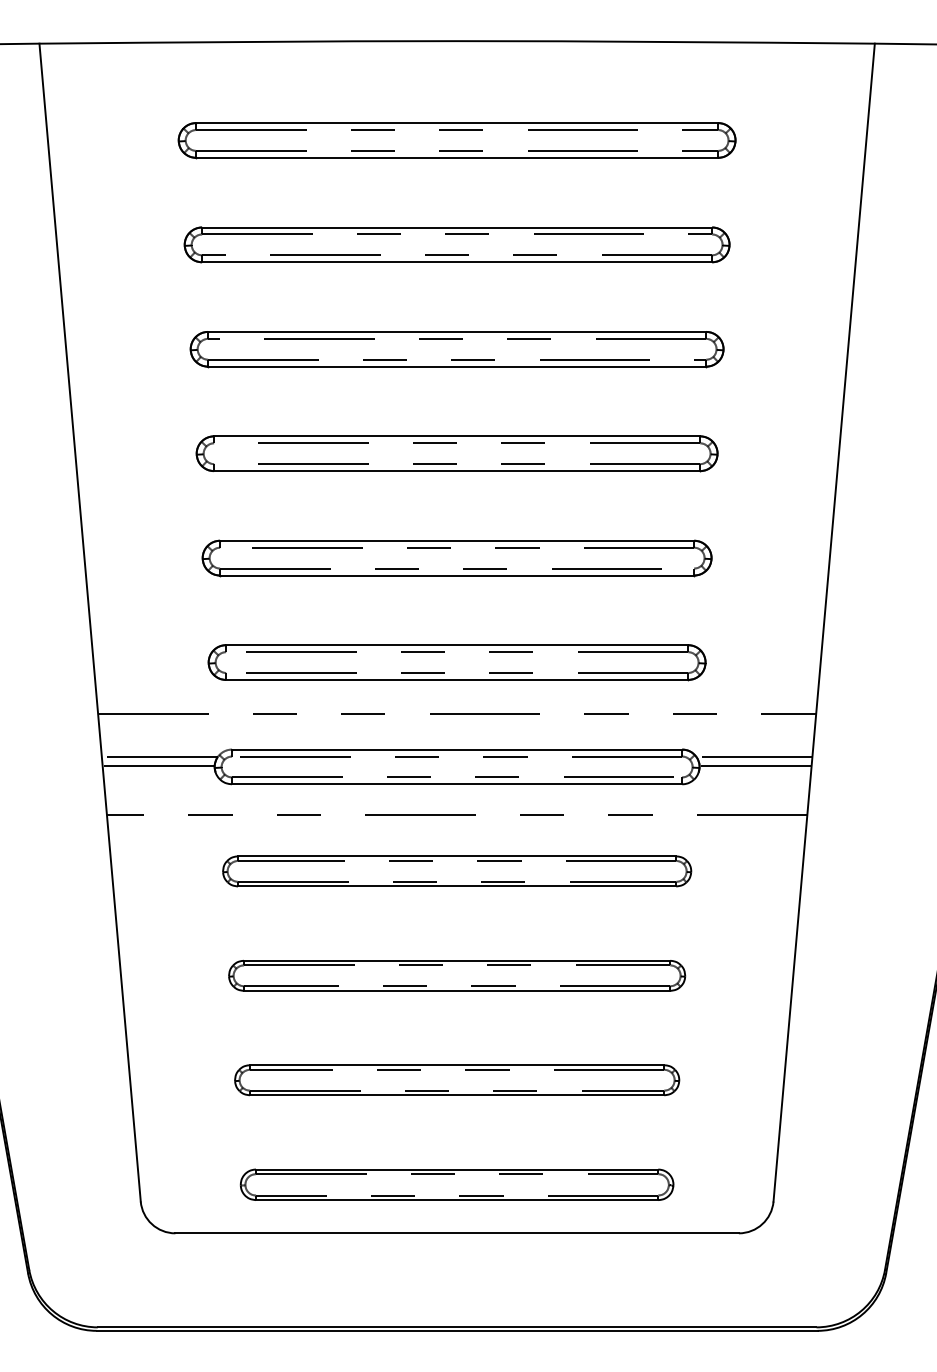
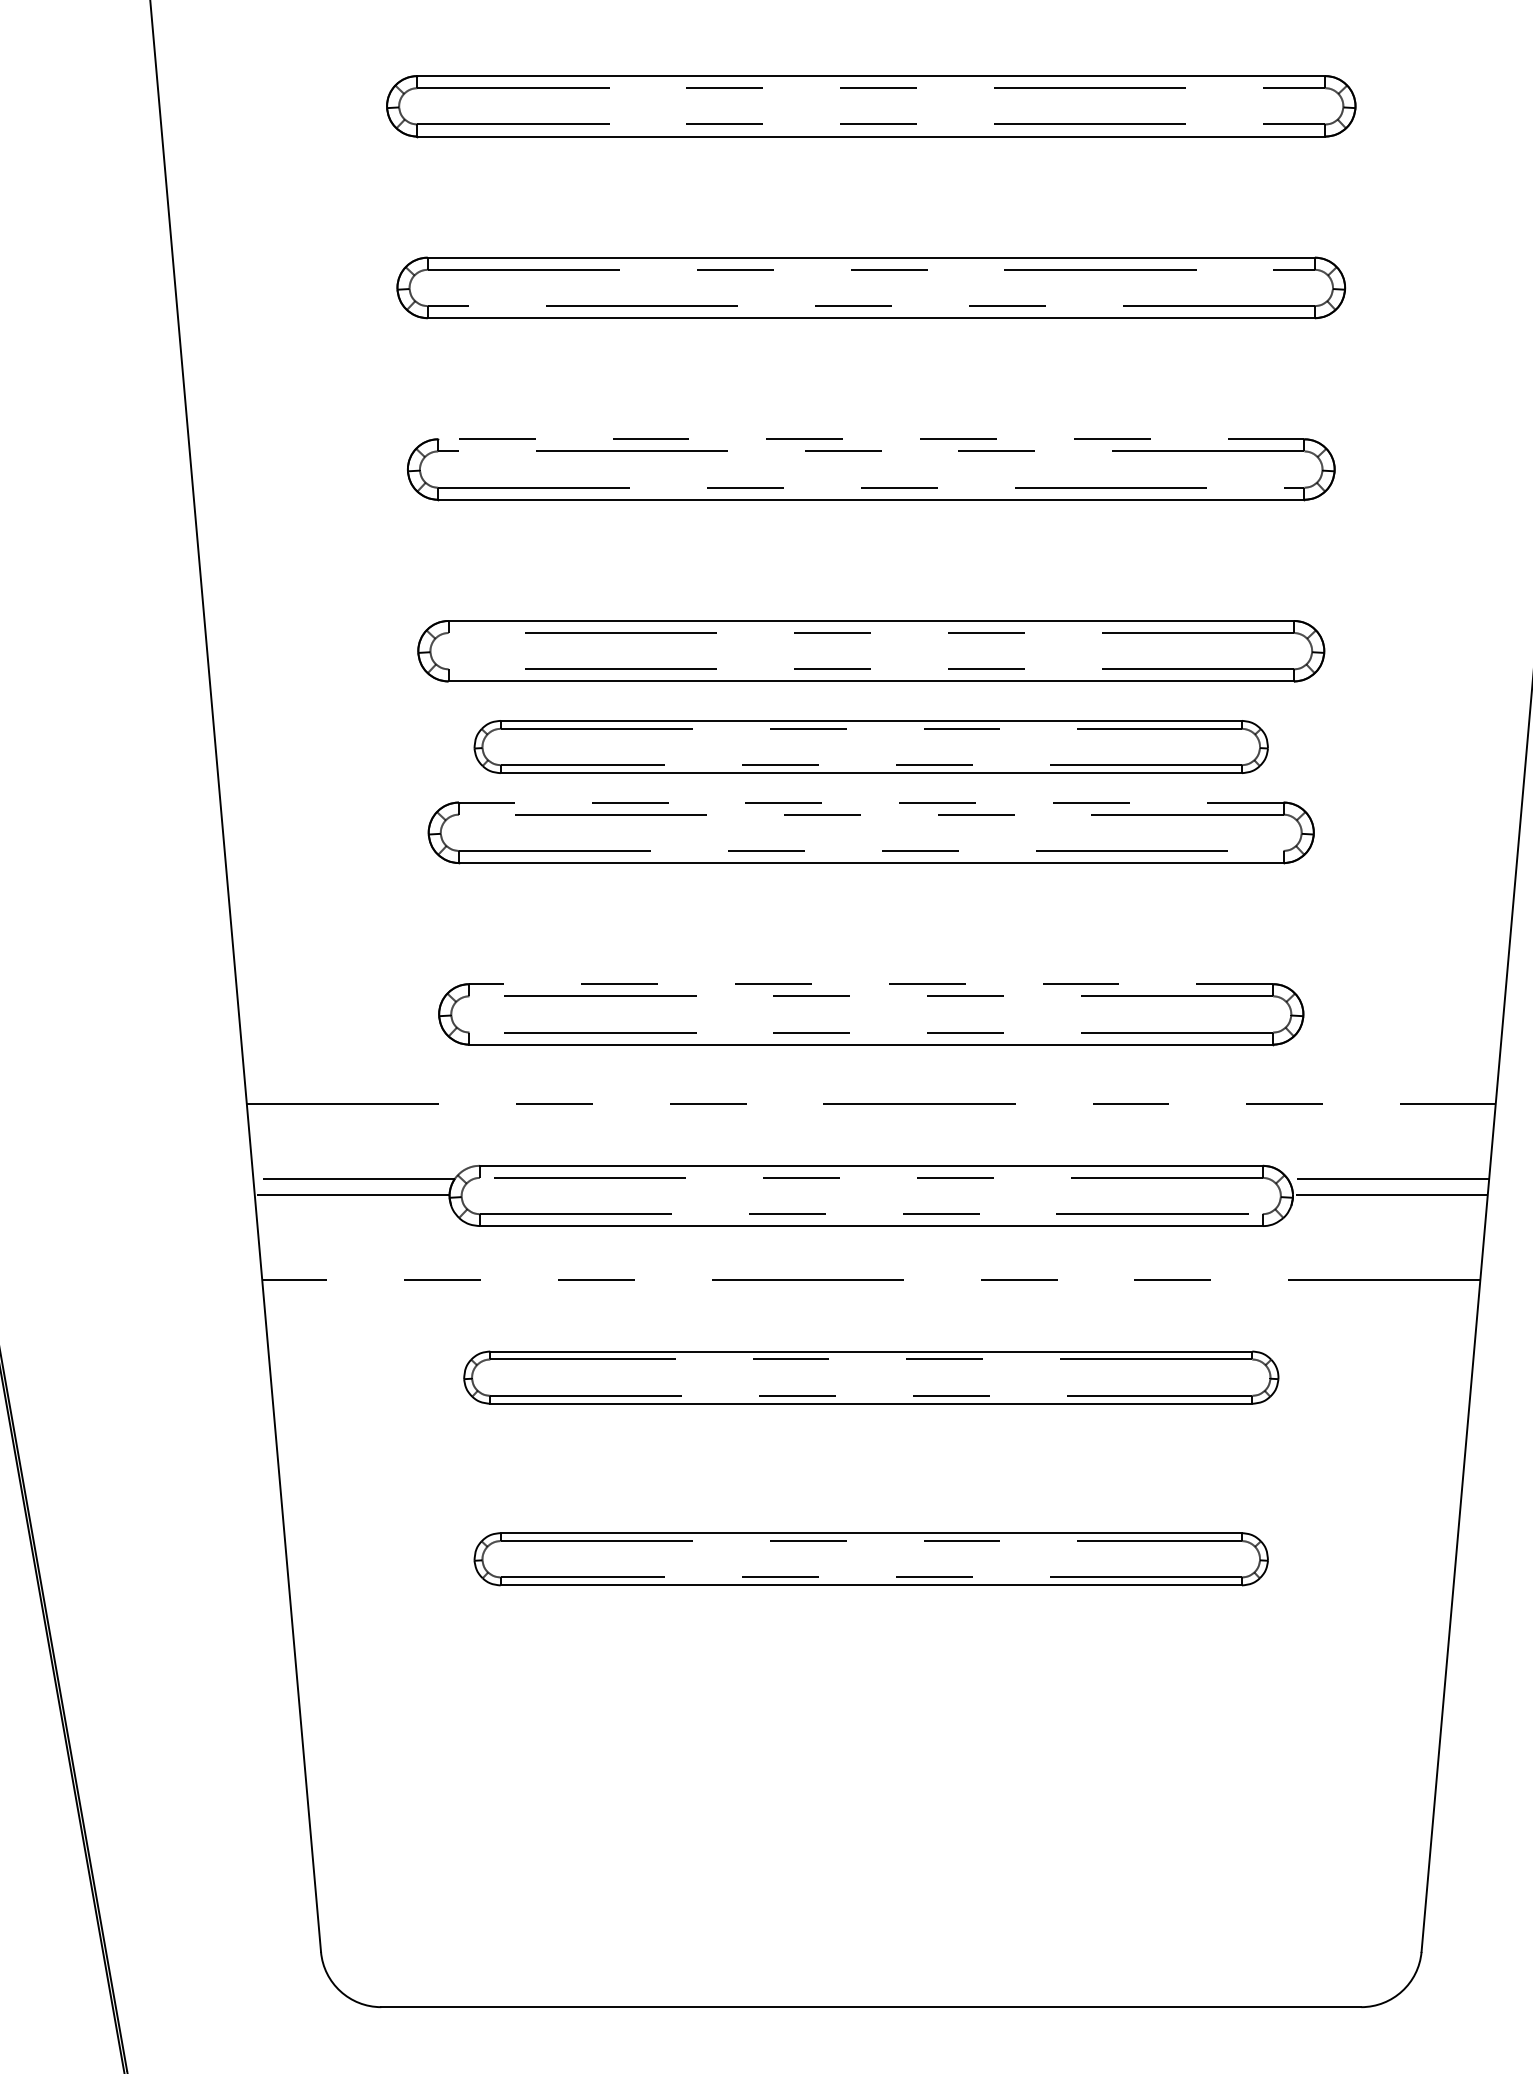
line: (456, 331) -> (870, 438), solid -> dashed
part: (457, 508) -> (871, 746), added
line: (456, 540) -> (870, 802), solid -> dashed
line: (456, 645) -> (870, 984), solid -> dashed
part: (457, 1080) -> (871, 1741), removed
part: (456, 1184) -> (870, 1922), removed

